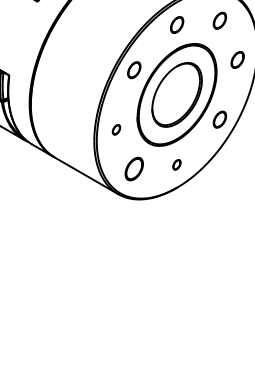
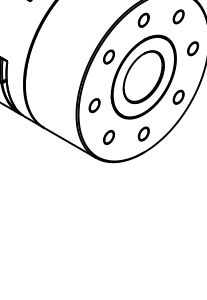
part: (116, 129) -> (94, 105), size x1.67
part: (176, 164) -> (143, 133), size x1.67
part: (133, 169) -> (108, 137), size x0.71

